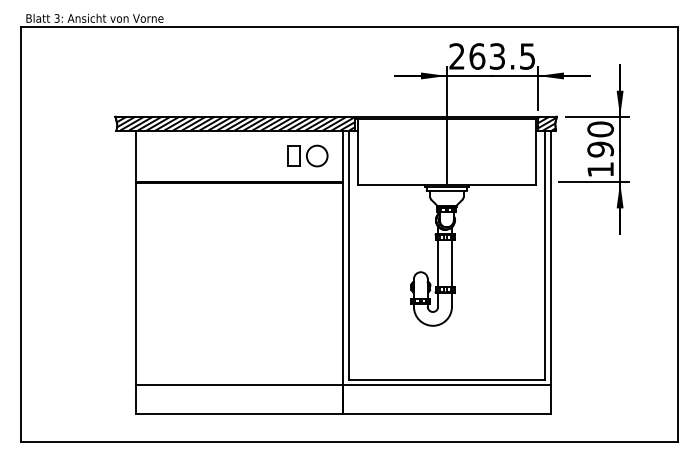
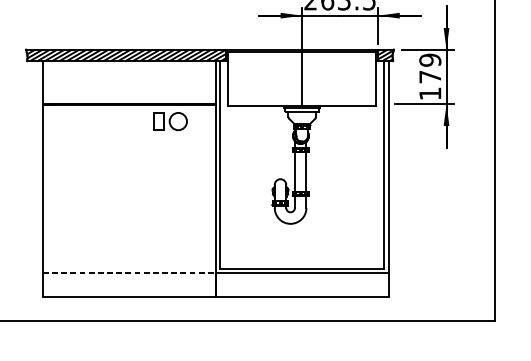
text: (600, 139) -> (430, 68), 190 -> 179
part: (307, 155) -> (170, 121), moved
line: (239, 385) -> (129, 273), solid -> dashed

